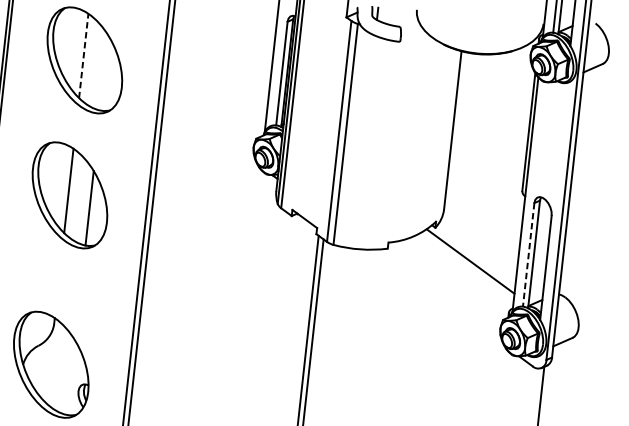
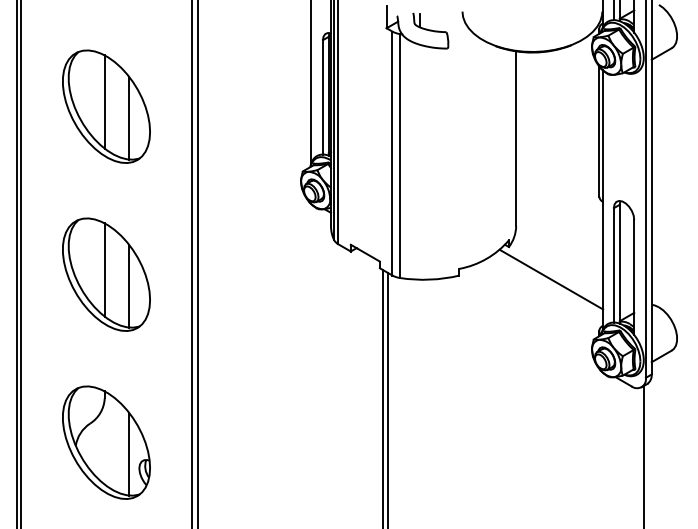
line: (83, 56) -> (104, 102), dashed -> solid
line: (104, 73) -> (129, 118), added
part: (70, 195) -> (106, 274), moved
line: (528, 254) -> (613, 265), dashed -> solid
line: (70, 377) -> (129, 454), added

